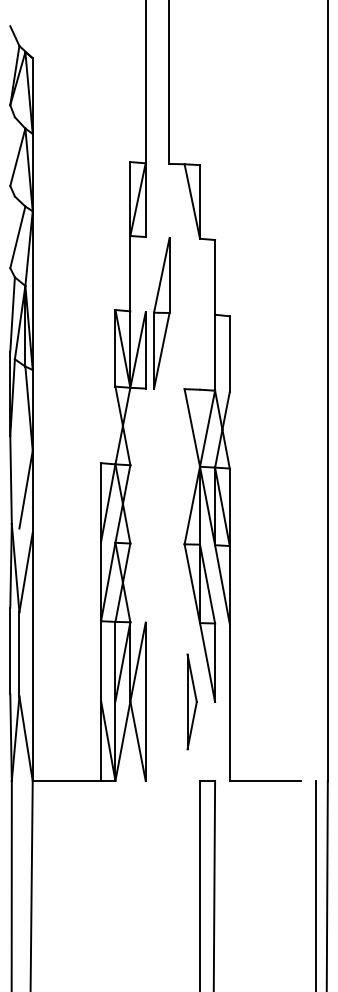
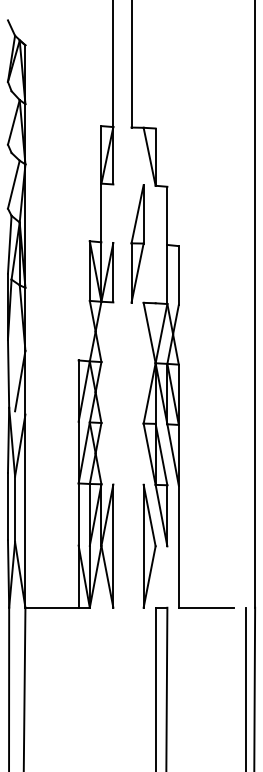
part: (161, 313) -> (137, 243), moved
part: (191, 701) -> (149, 545), size x1.67

